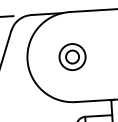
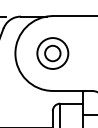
part: (72, 57) -> (52, 53), size x1.43

